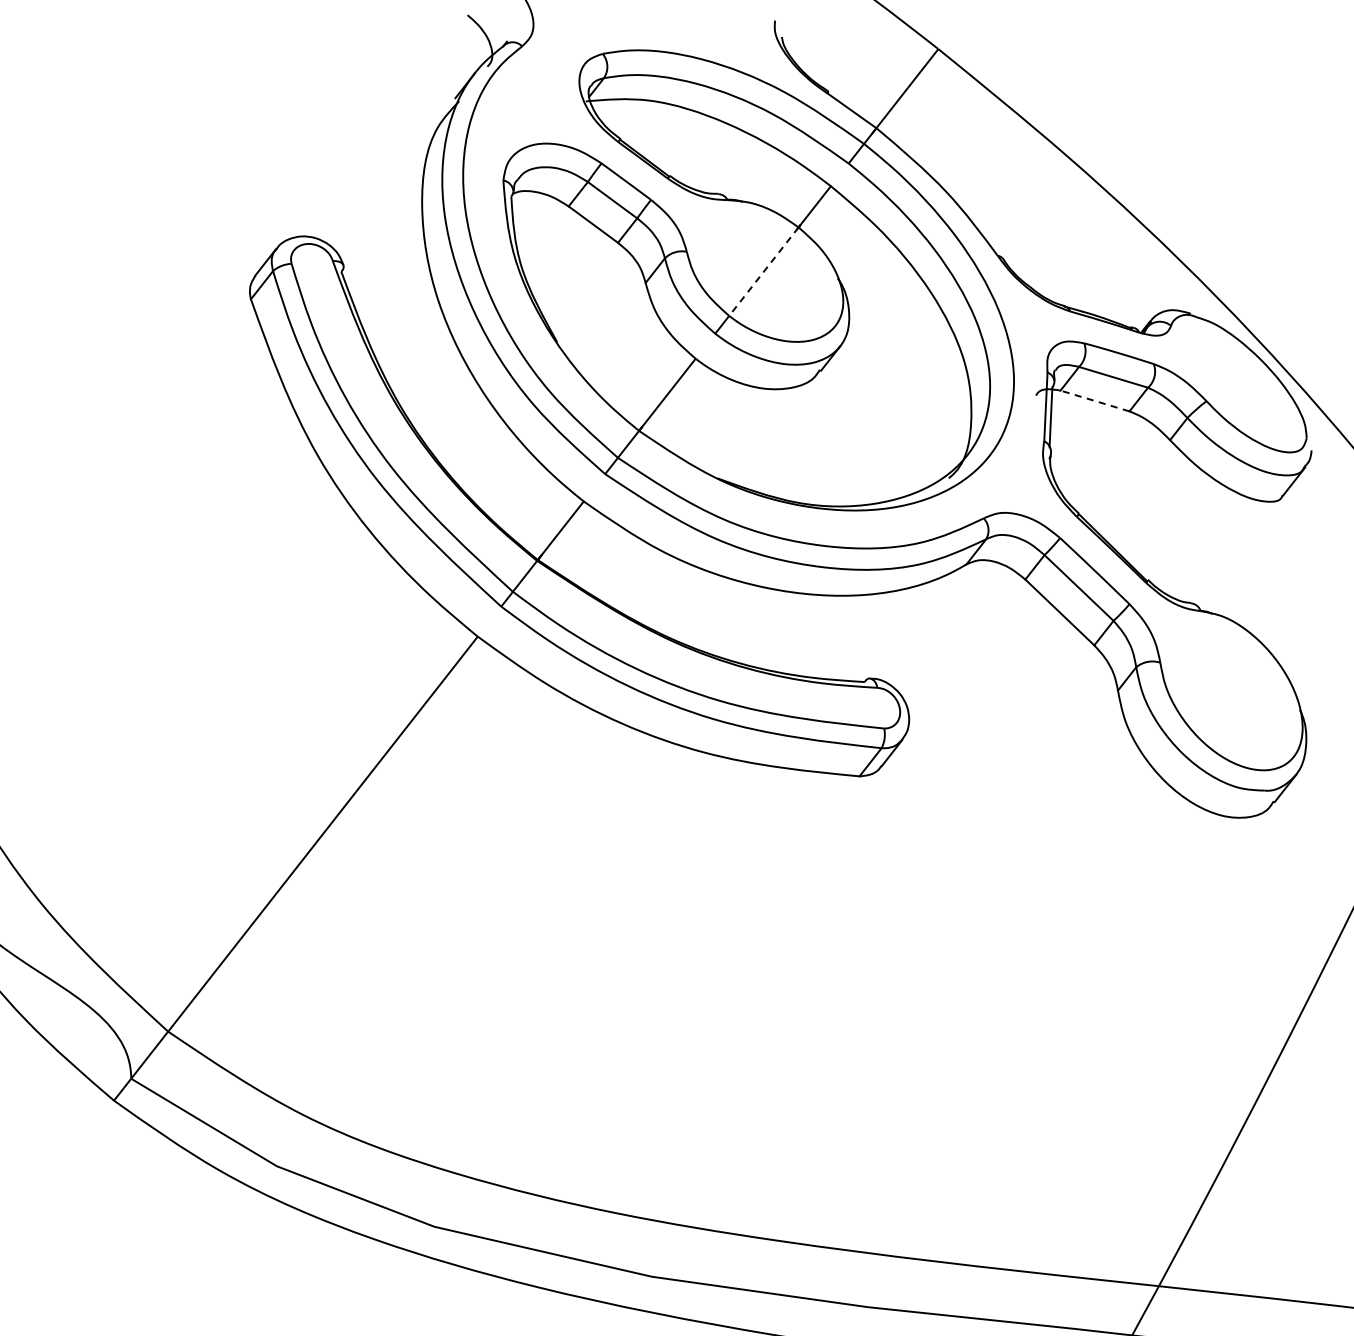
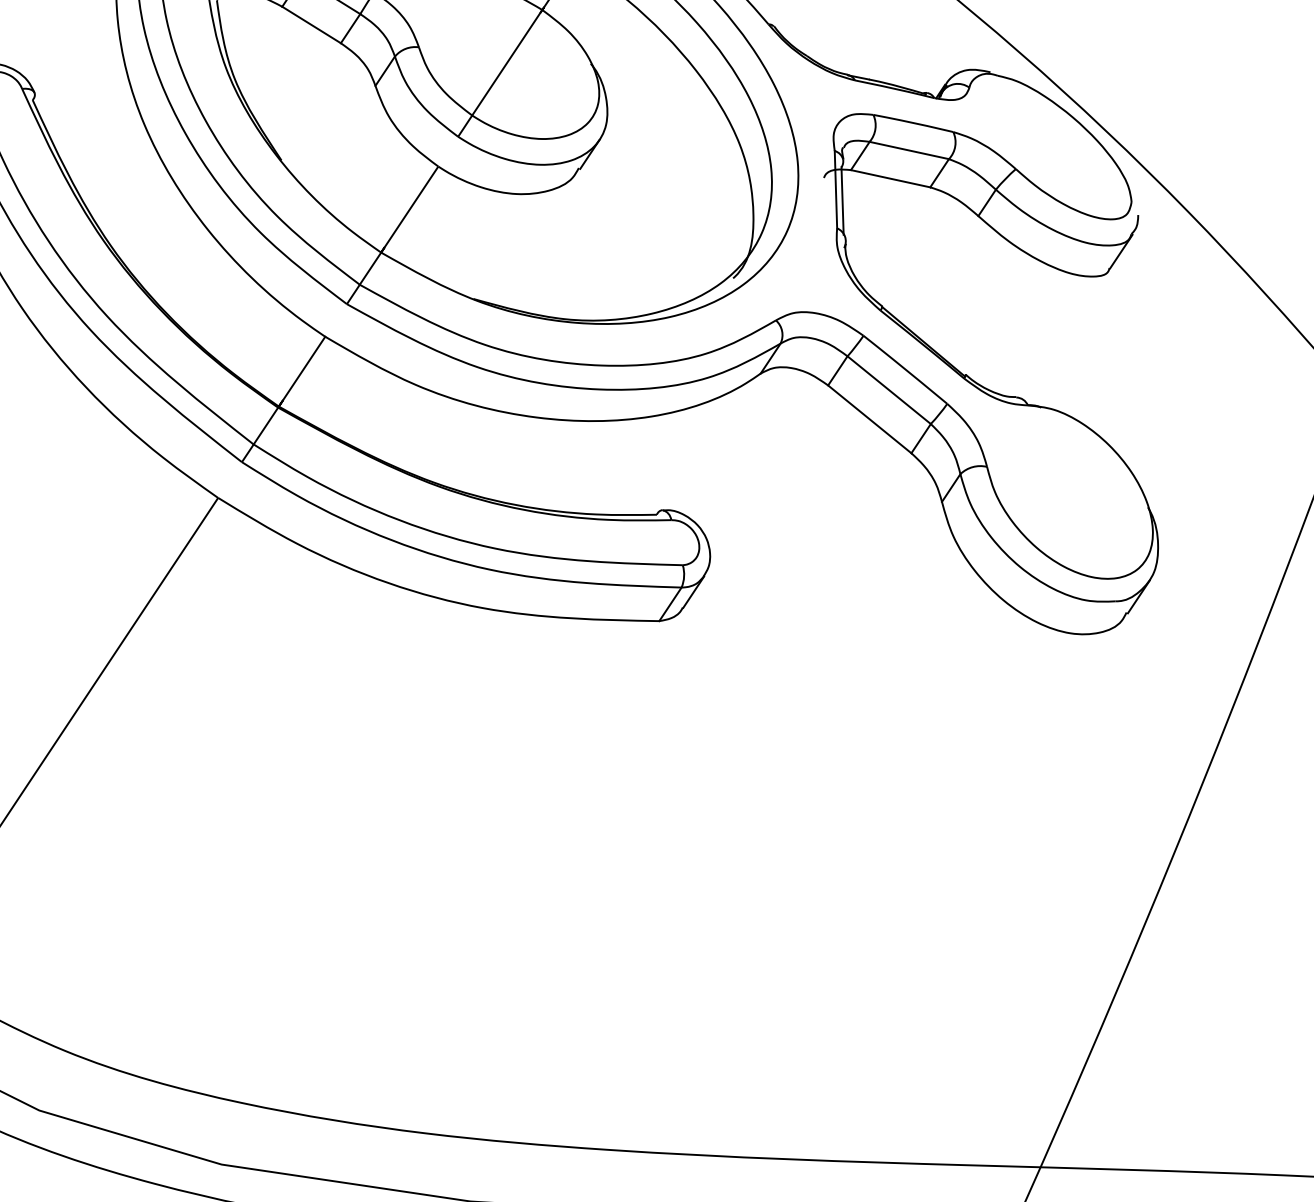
line: (763, 272) -> (506, 63), dashed -> solid
line: (1094, 400) -> (889, 178), dashed -> solid

